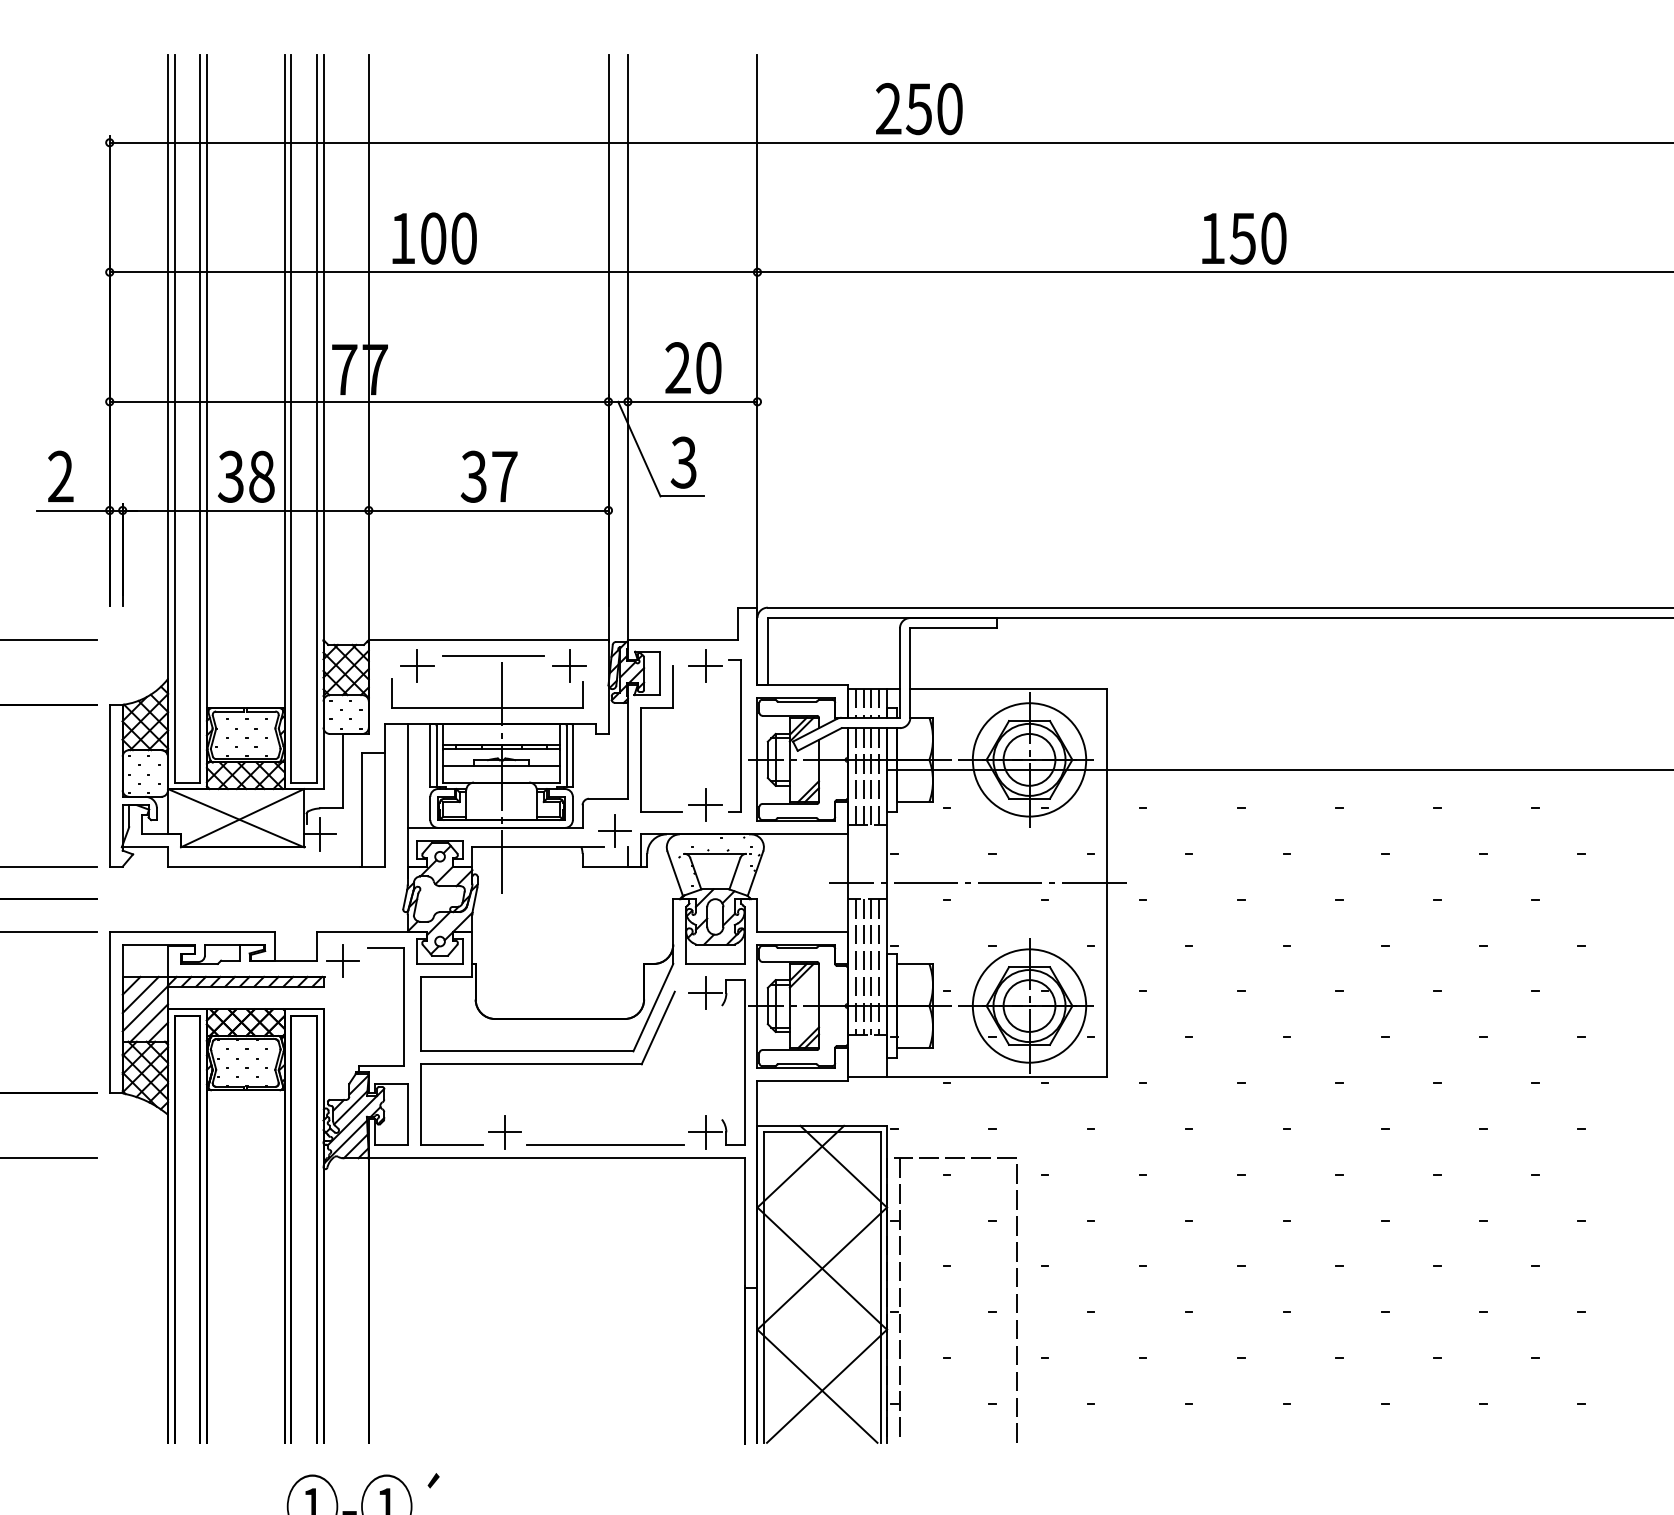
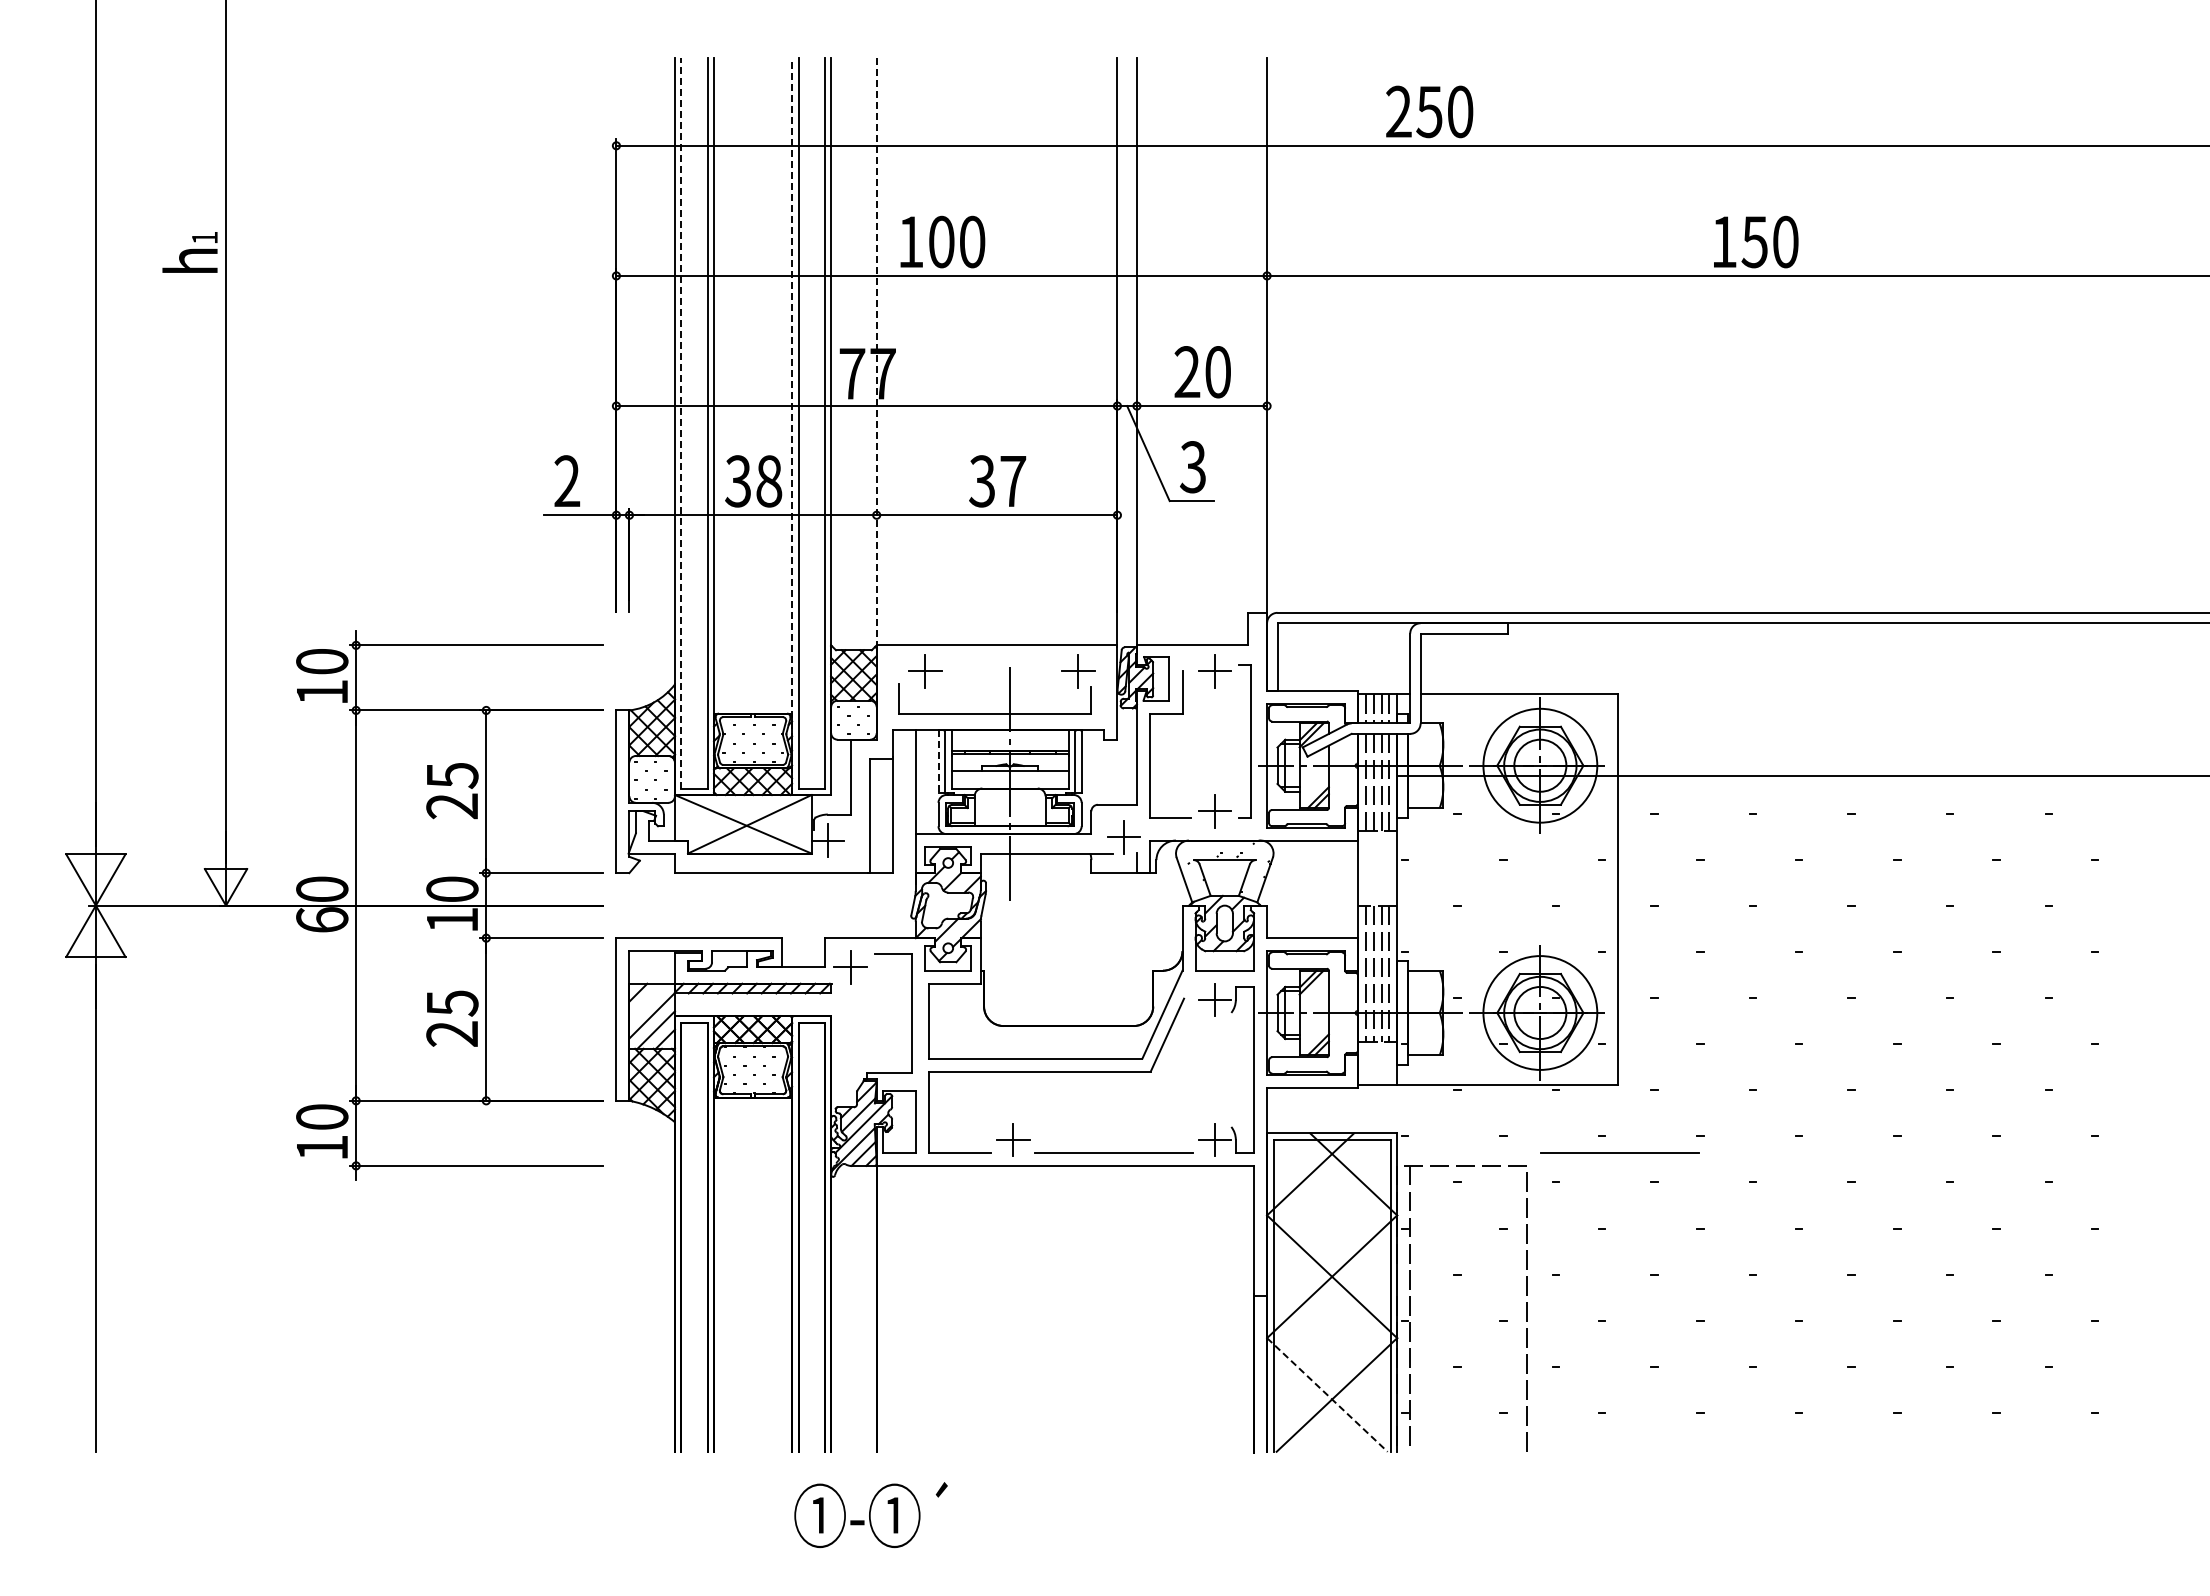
line: (368, 348) -> (876, 352), solid -> dashed
line: (174, 418) -> (681, 422), solid -> dashed
line: (285, 422) -> (792, 426), solid -> dashed
line: (493, 656) -> (1001, 661), removed
line: (430, 755) -> (938, 761), solid -> dashed
line: (976, 883) -> (1487, 889), removed
line: (140, 994) -> (647, 1001), removed
line: (1108, 1144) -> (1619, 1152), added
line: (817, 1385) -> (1327, 1394), solid -> dashed

